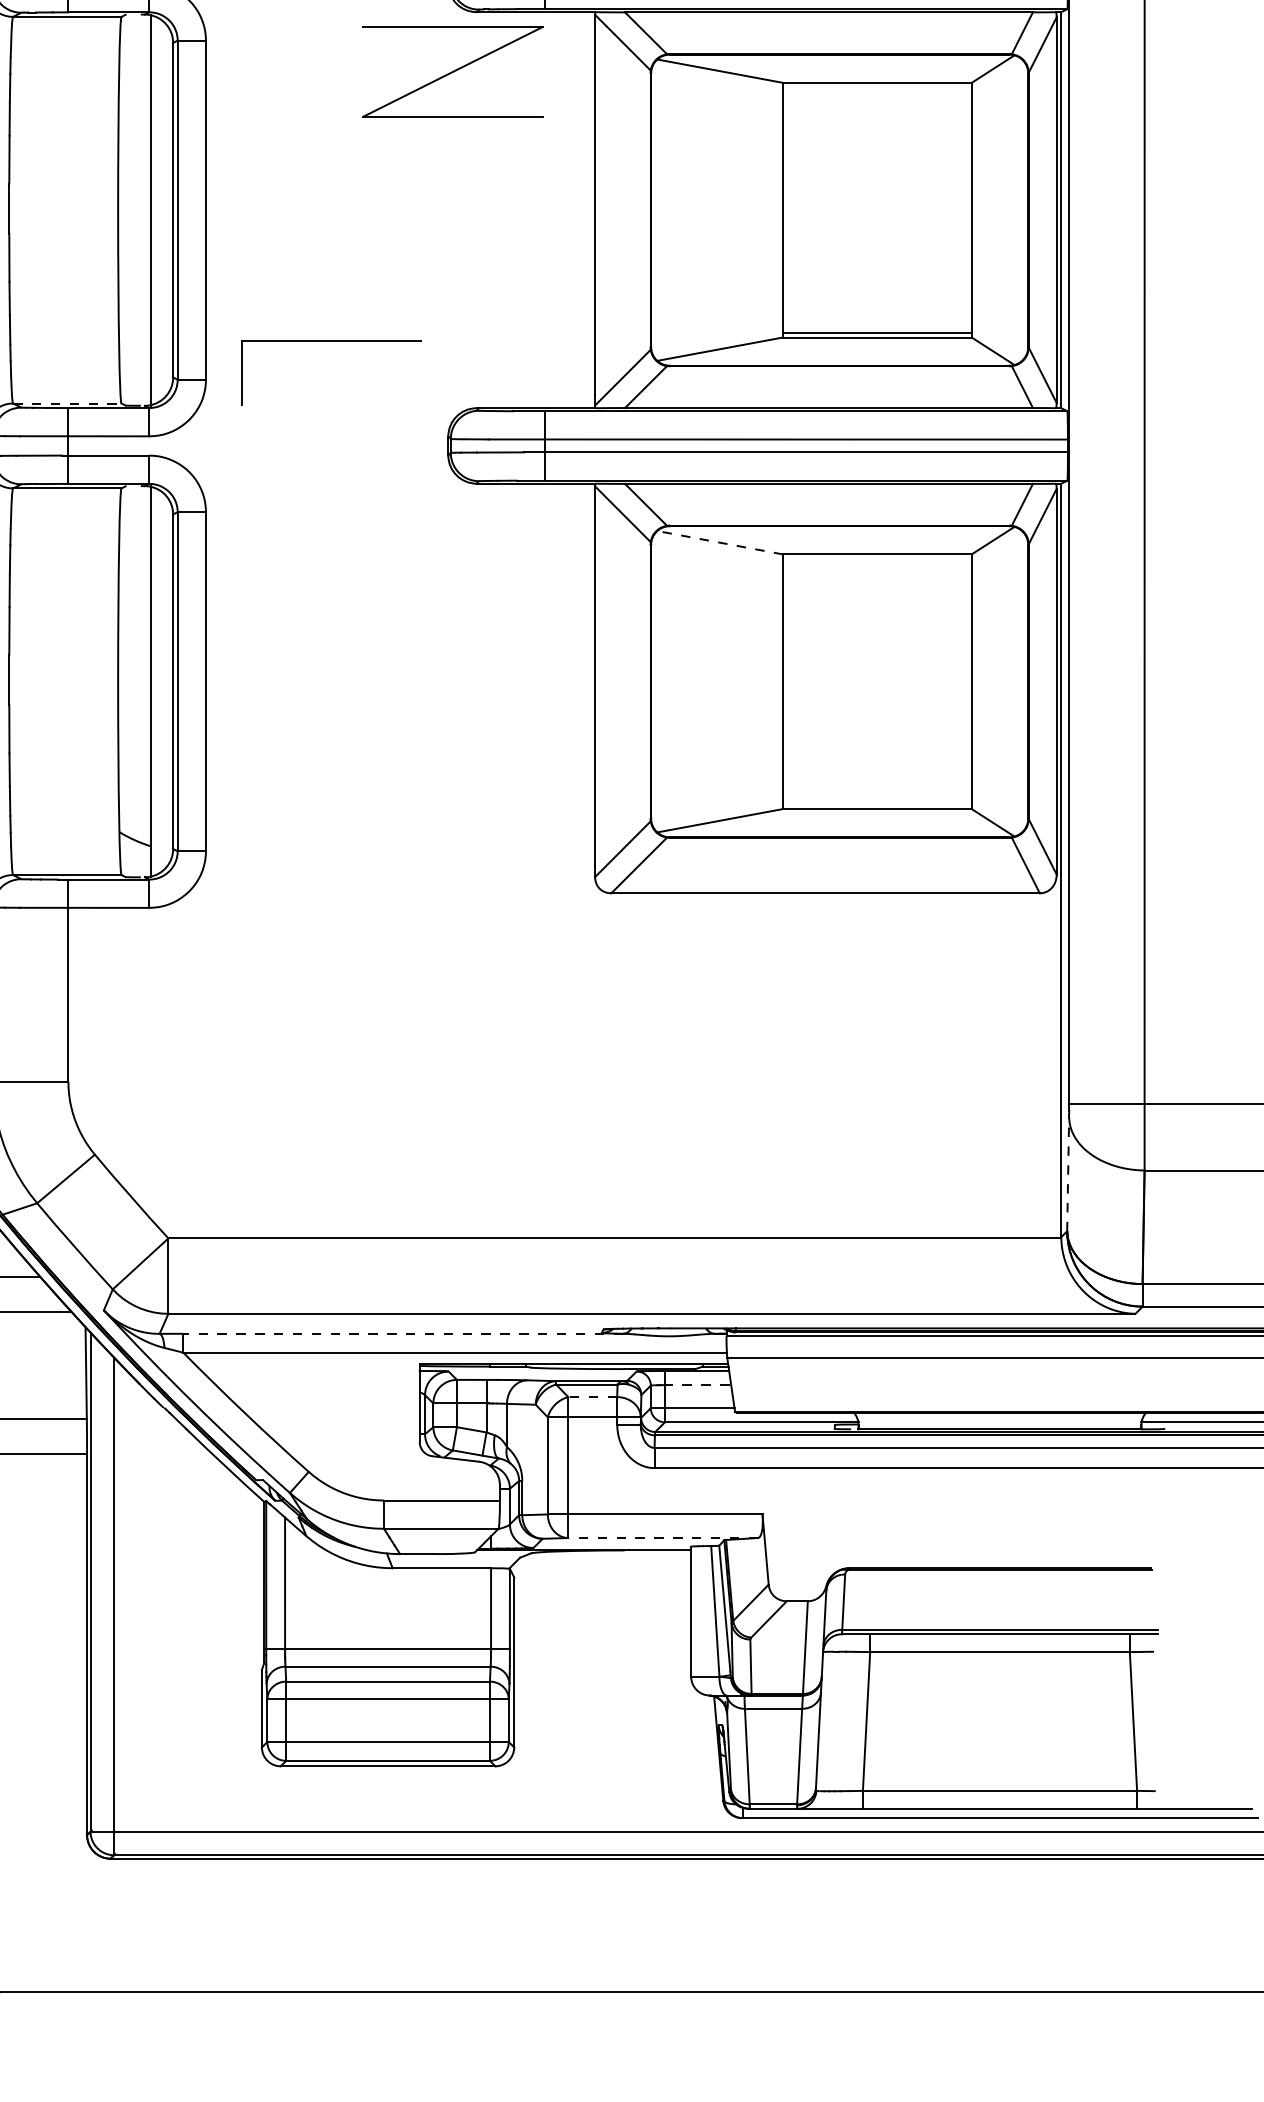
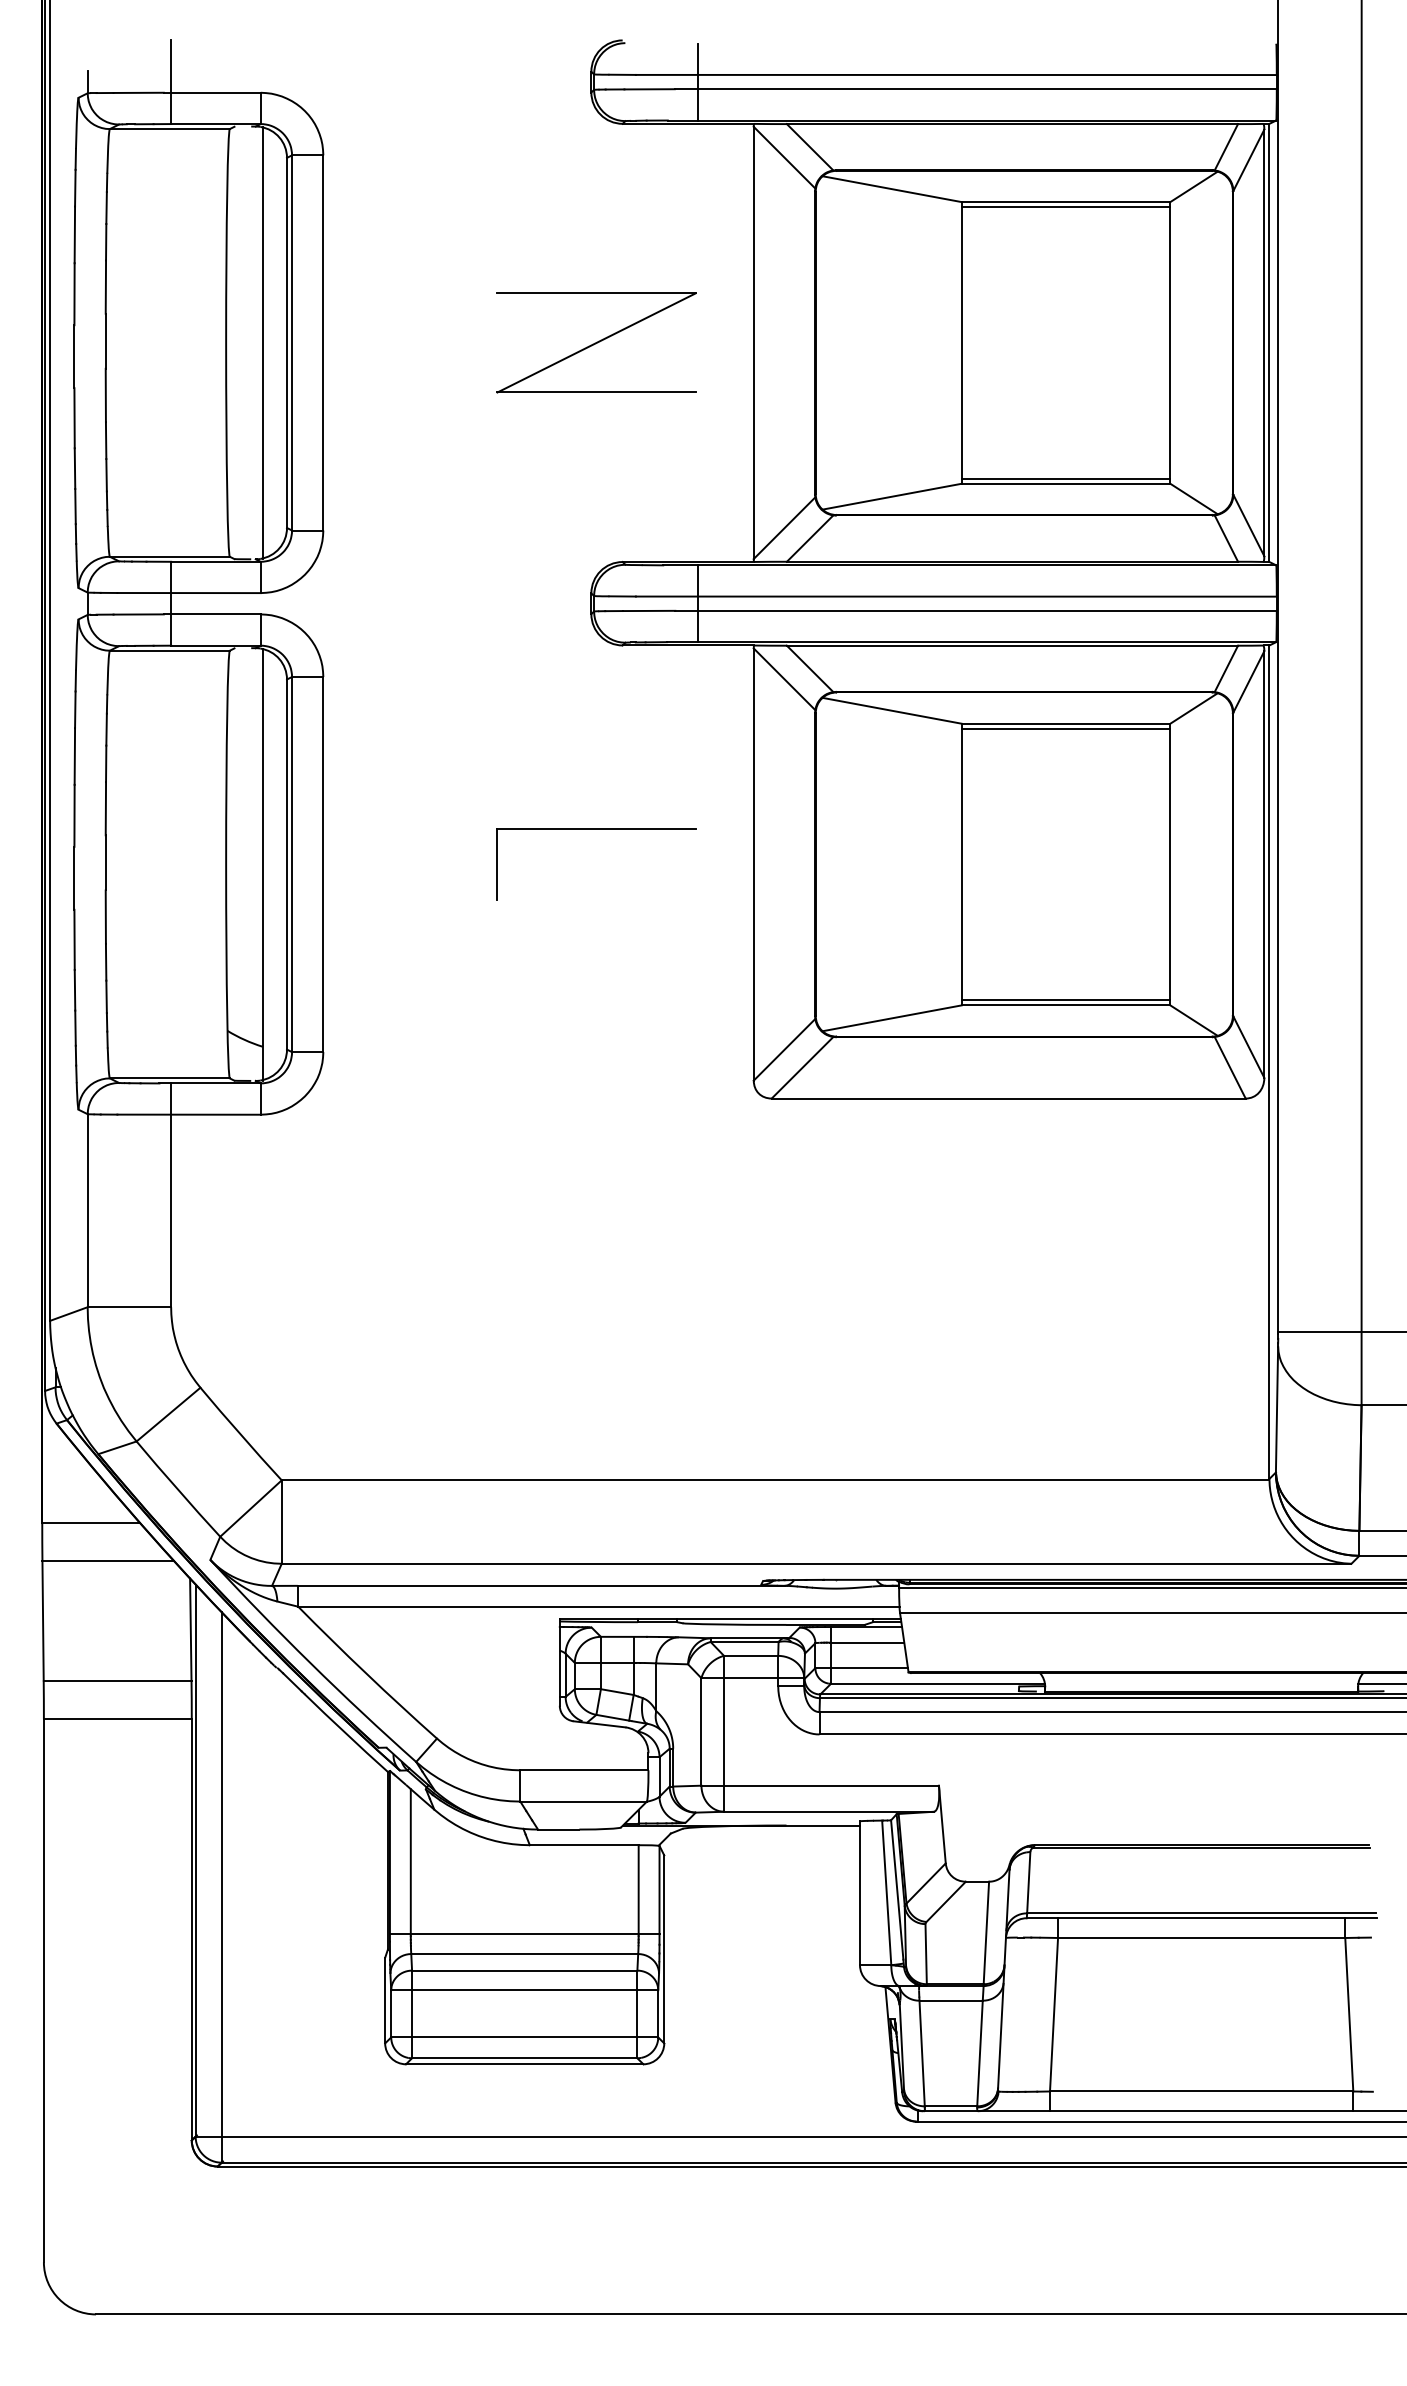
part: (452, 71) -> (596, 342), moved
line: (876, 87) -> (1065, 207), added
part: (331, 340) -> (596, 829), moved
line: (66, 403) -> (169, 556), dashed -> solid
line: (720, 542) -> (892, 710), dashed -> solid
line: (876, 558) -> (1065, 728), added
line: (876, 804) -> (1065, 1000), added
line: (1068, 1174) -> (1277, 1409), dashed -> solid
line: (402, 1333) -> (540, 1585), dashed -> solid
line: (697, 1385) -> (867, 1642), dashed -> solid
line: (592, 1396) -> (750, 1655), dashed -> solid
line: (662, 1537) -> (828, 1811), dashed -> solid

